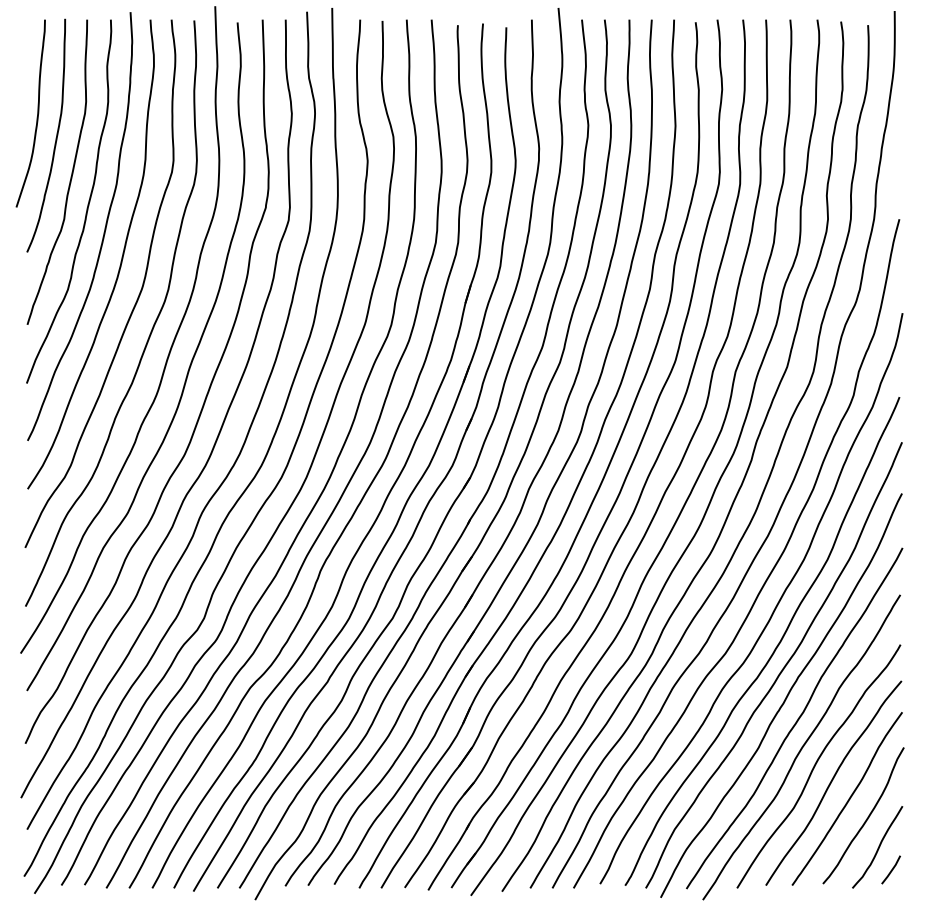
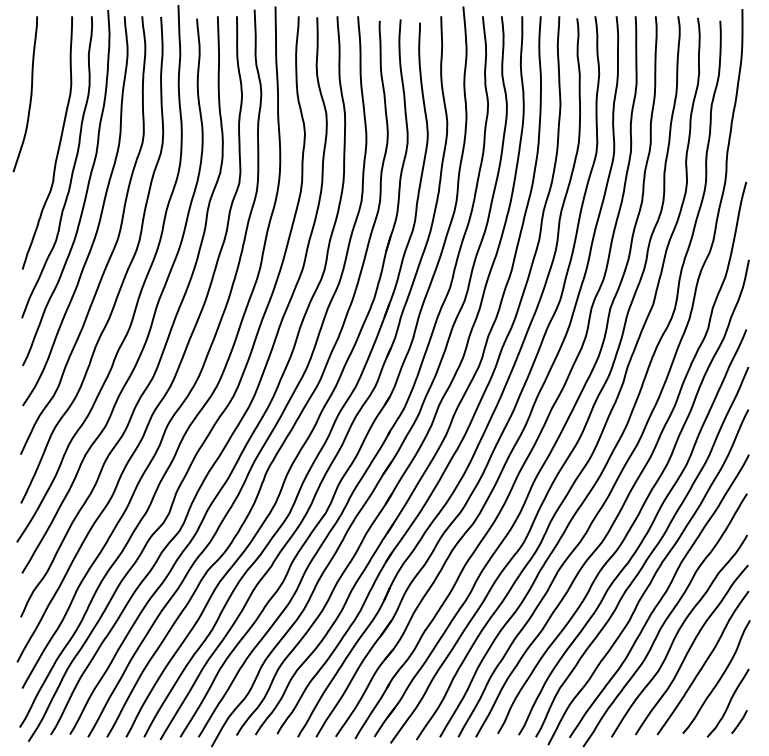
curve: (55, 137) -> (45, 114), removed

